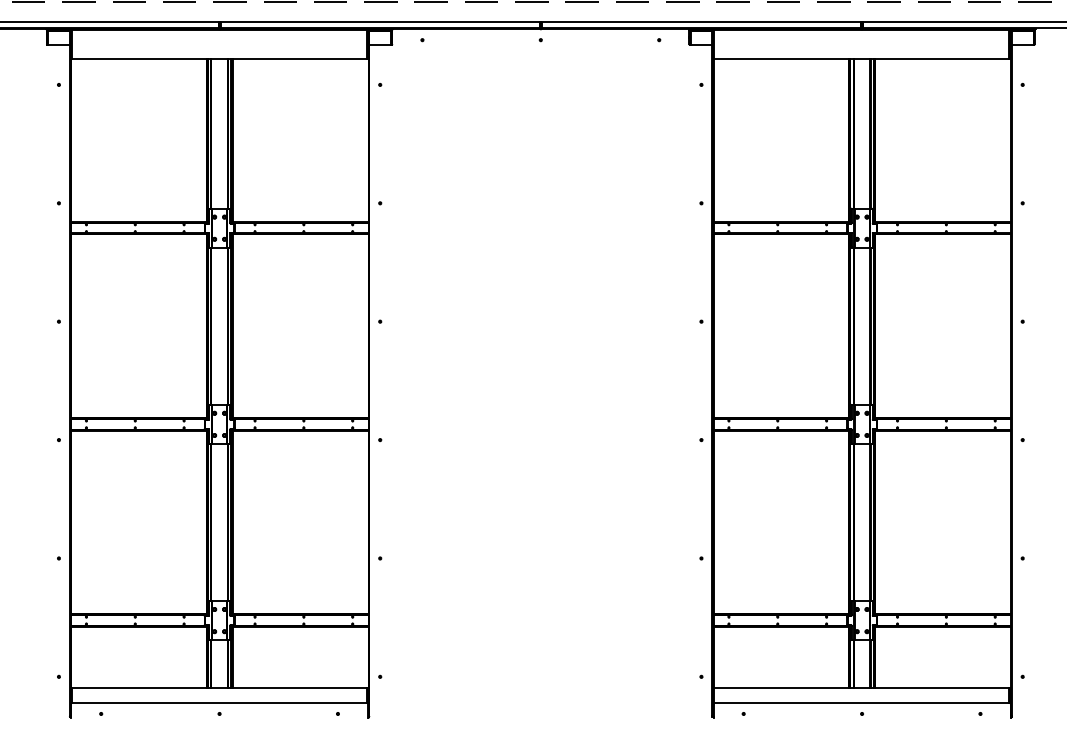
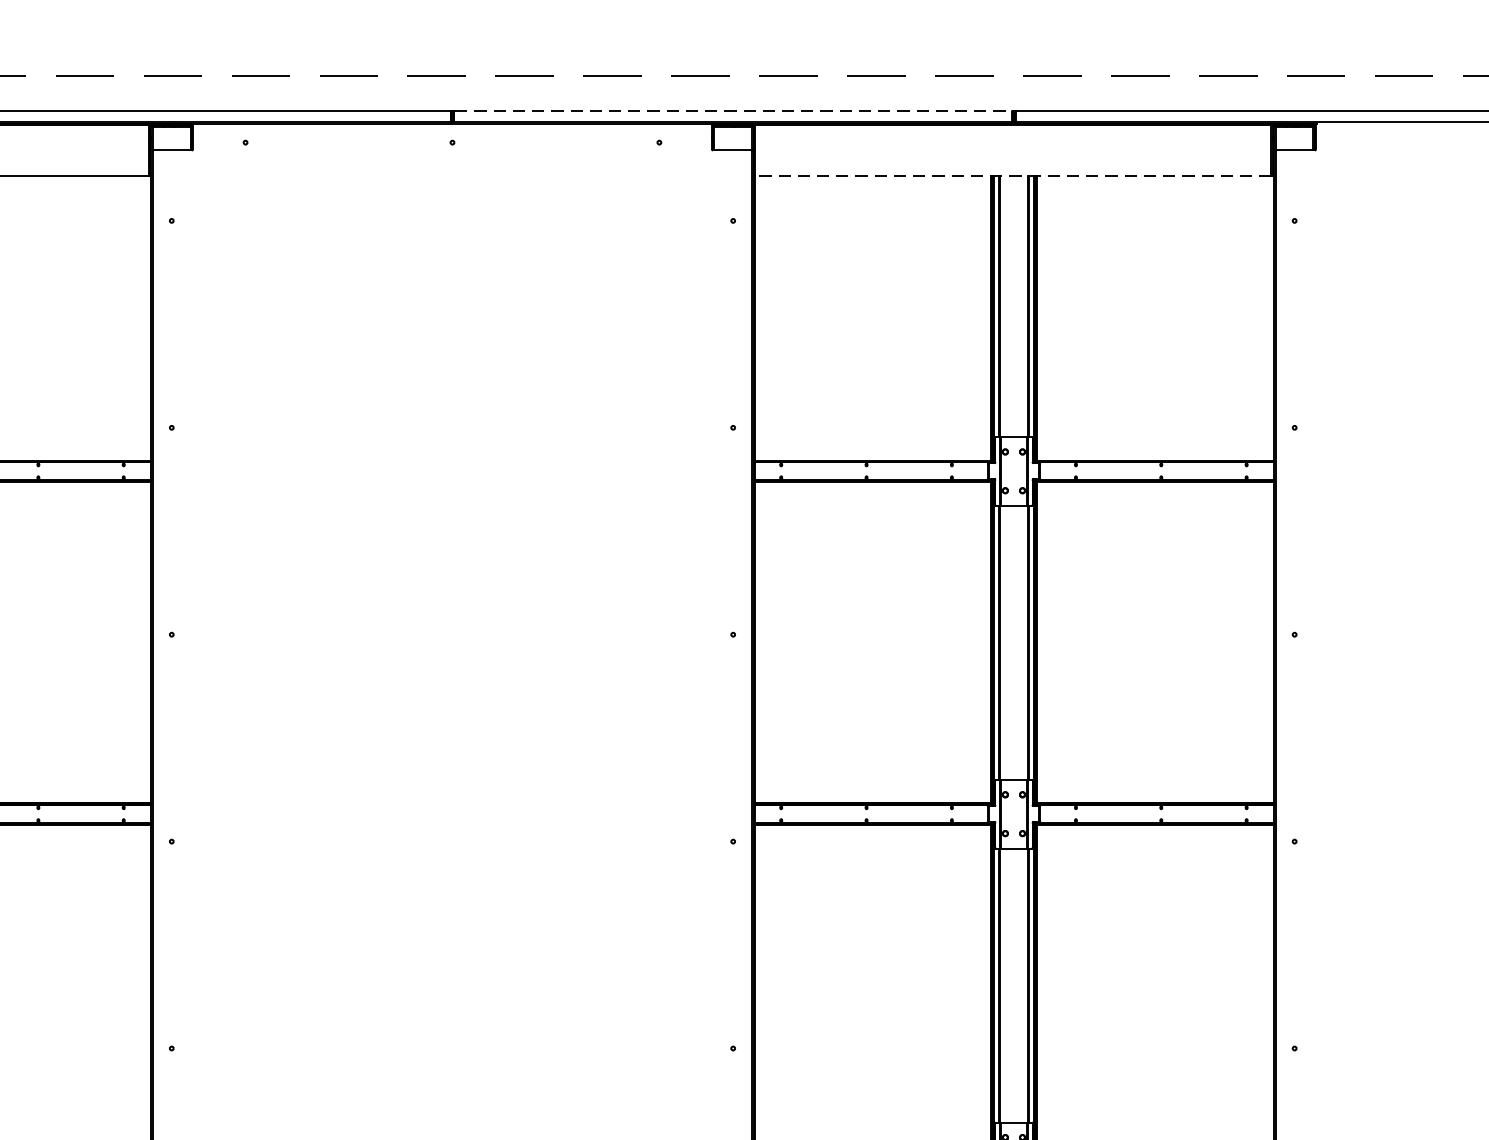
line: (701, 21) -> (733, 110), solid -> dashed
line: (861, 58) -> (1012, 174), solid -> dashed

